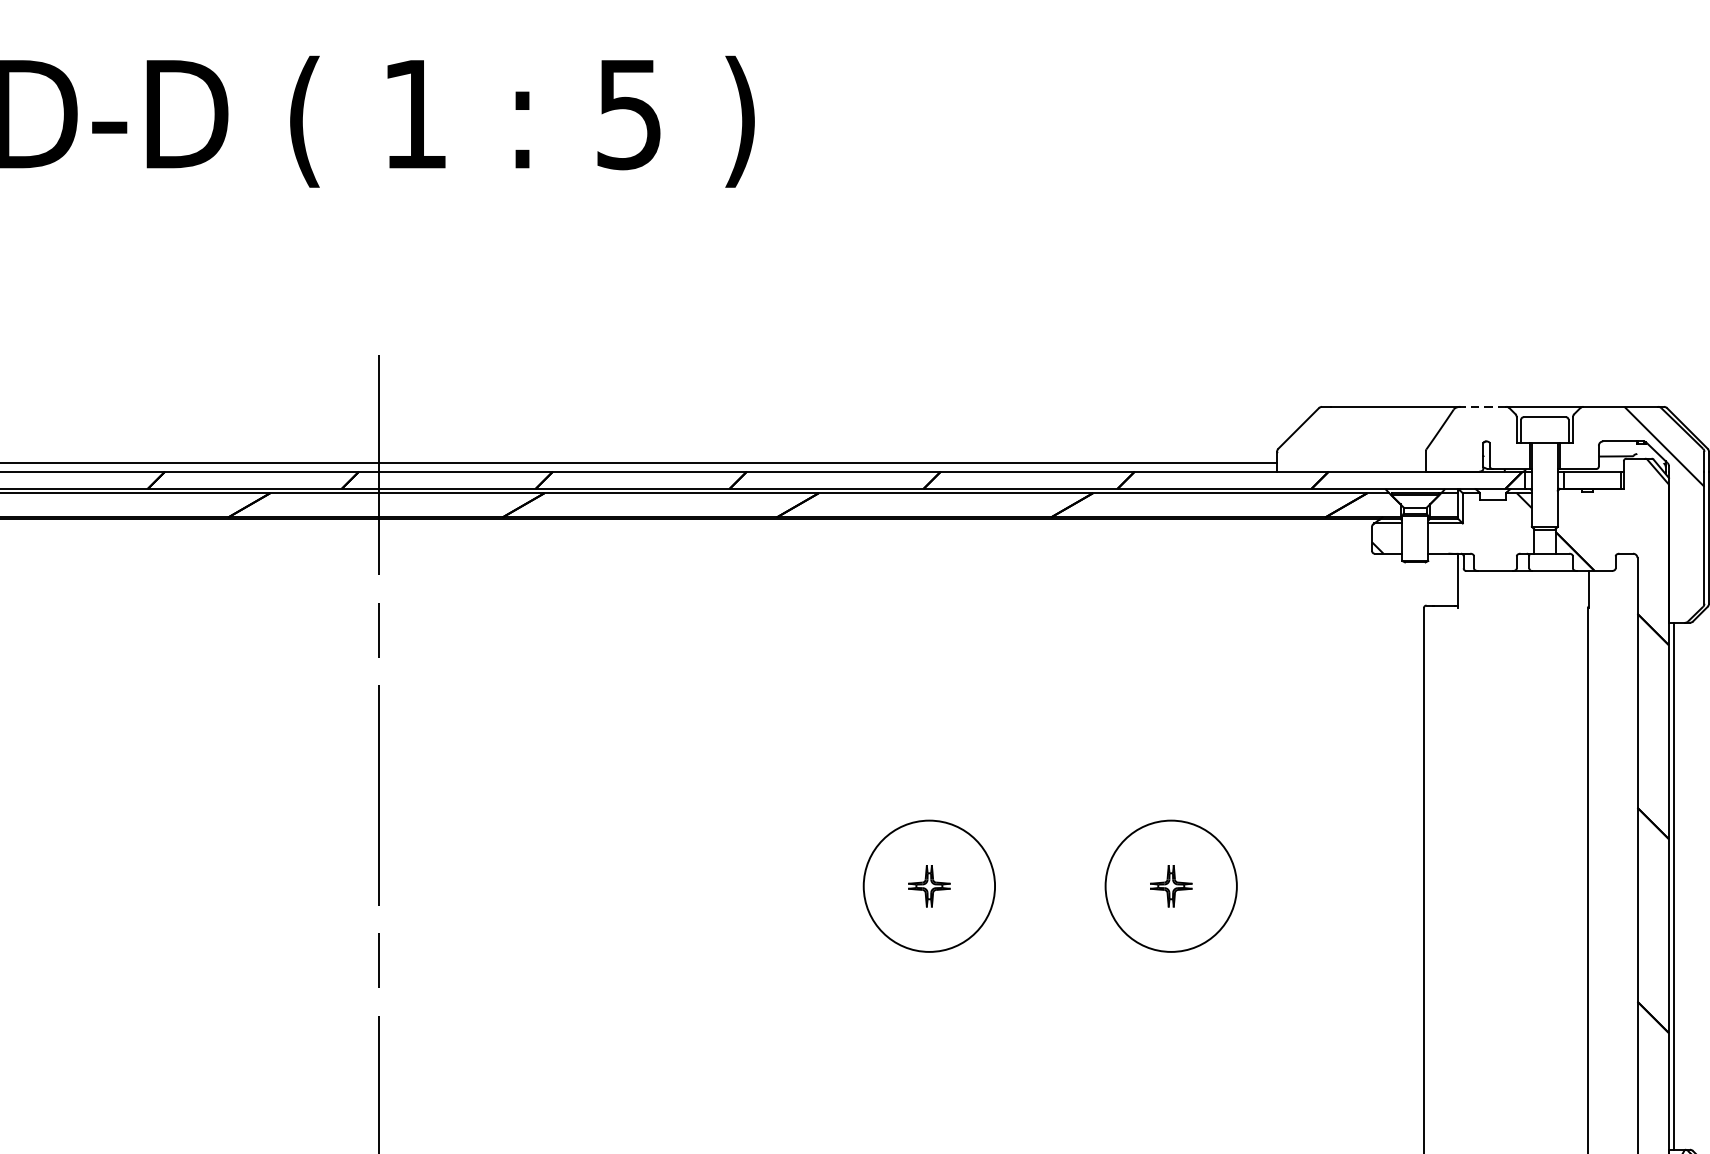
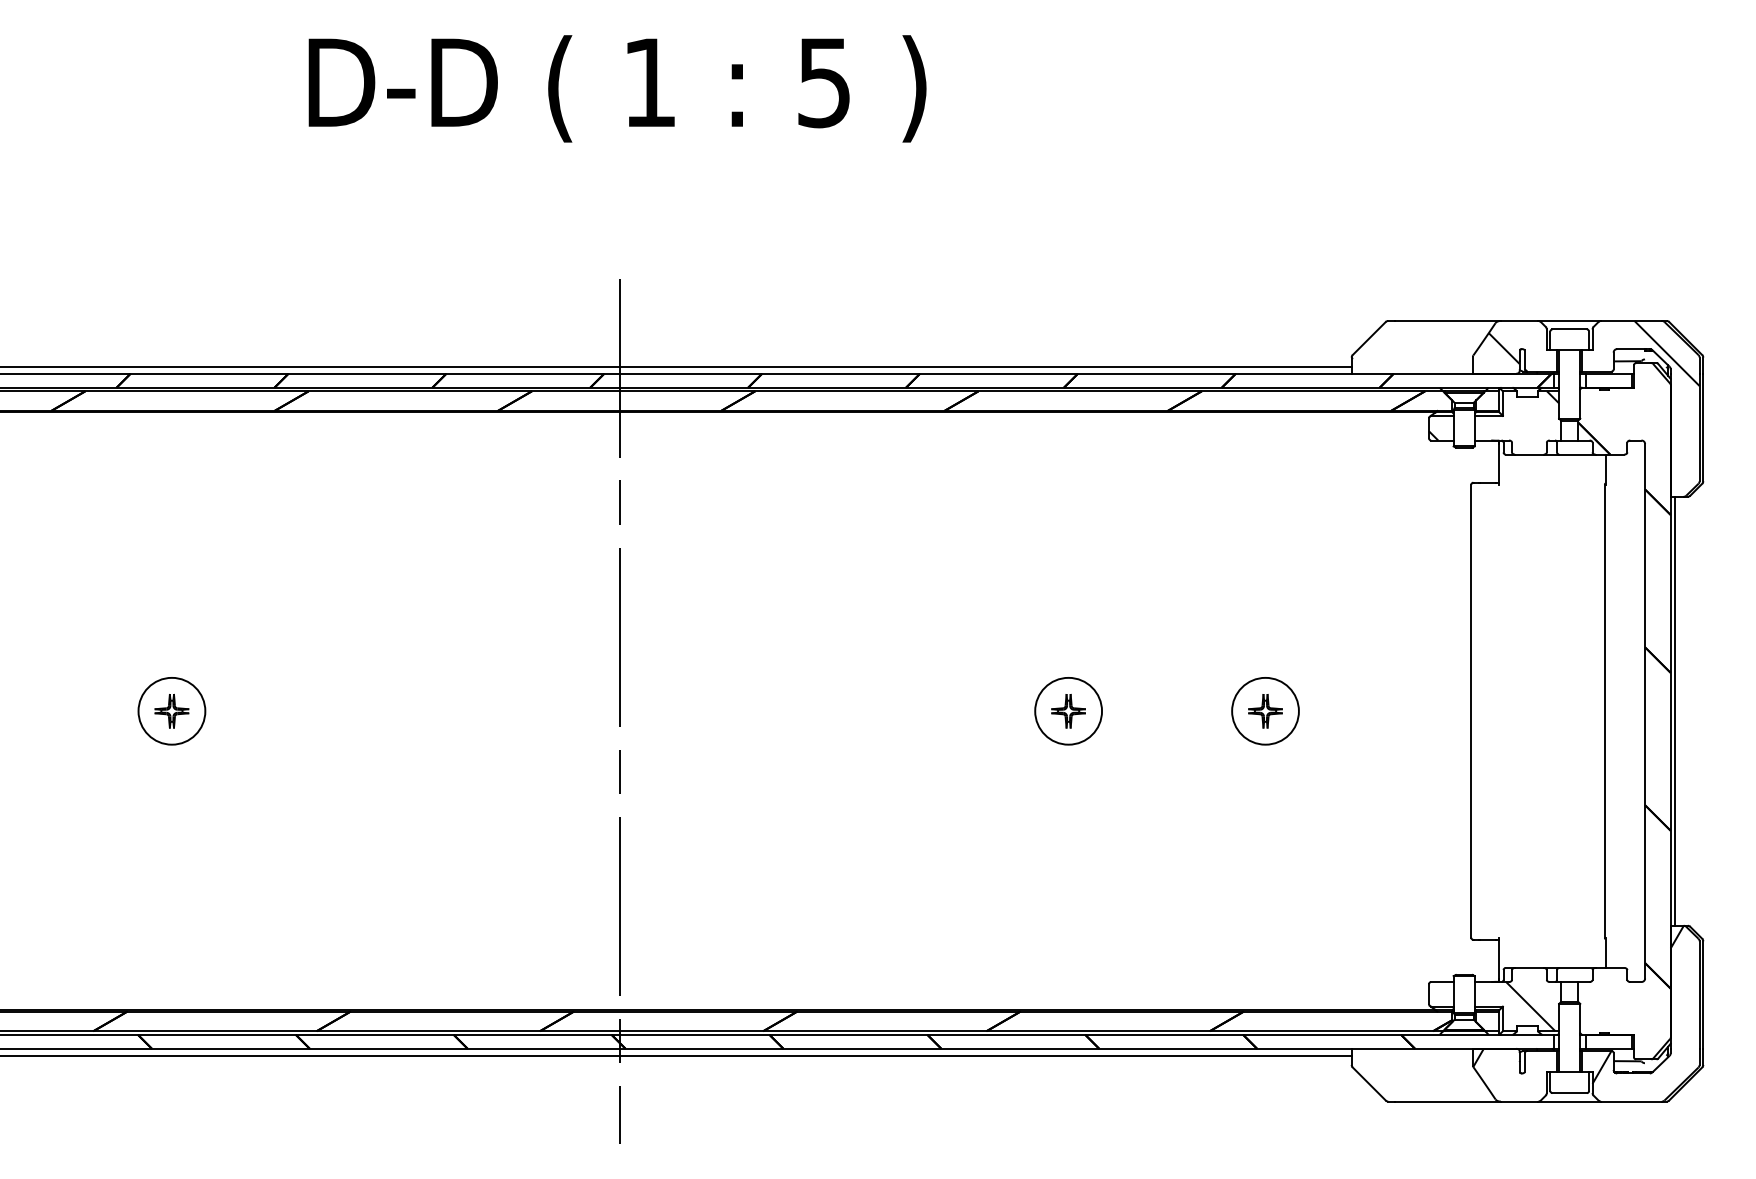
line: (1483, 406) -> (1519, 320), dashed -> solid
hatch: (1468, 445) -> (1507, 352), added
circle: (929, 885) -> (1068, 710), size x0.62
circle: (1171, 885) -> (1265, 710), size x0.62

